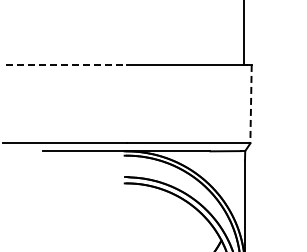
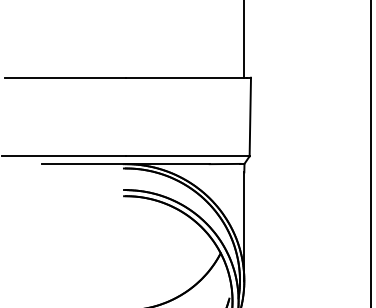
line: (67, 64) -> (66, 77), dashed -> solid
line: (251, 104) -> (250, 117), dashed -> solid

